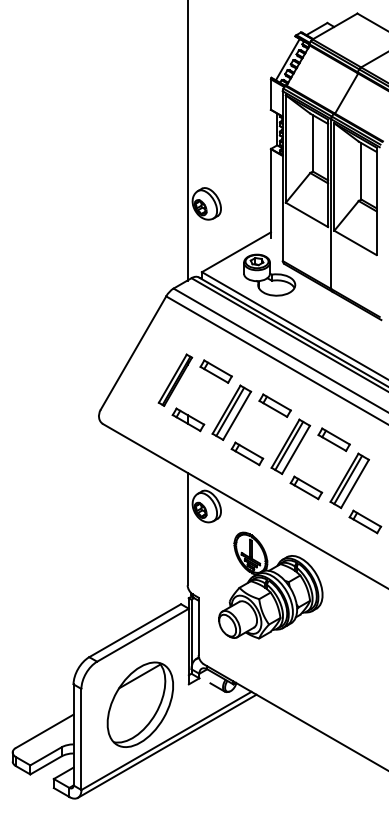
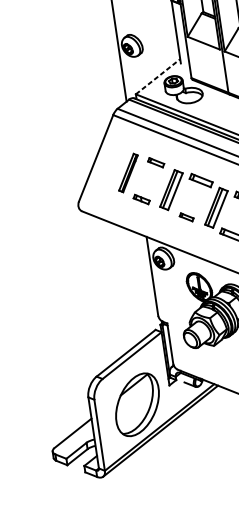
line: (236, 252) -> (158, 76), solid -> dashed
part: (215, 371) -> (155, 162), size x0.7
part: (188, 419) -> (141, 199), size x0.7
part: (247, 453) -> (186, 217), size x0.6

